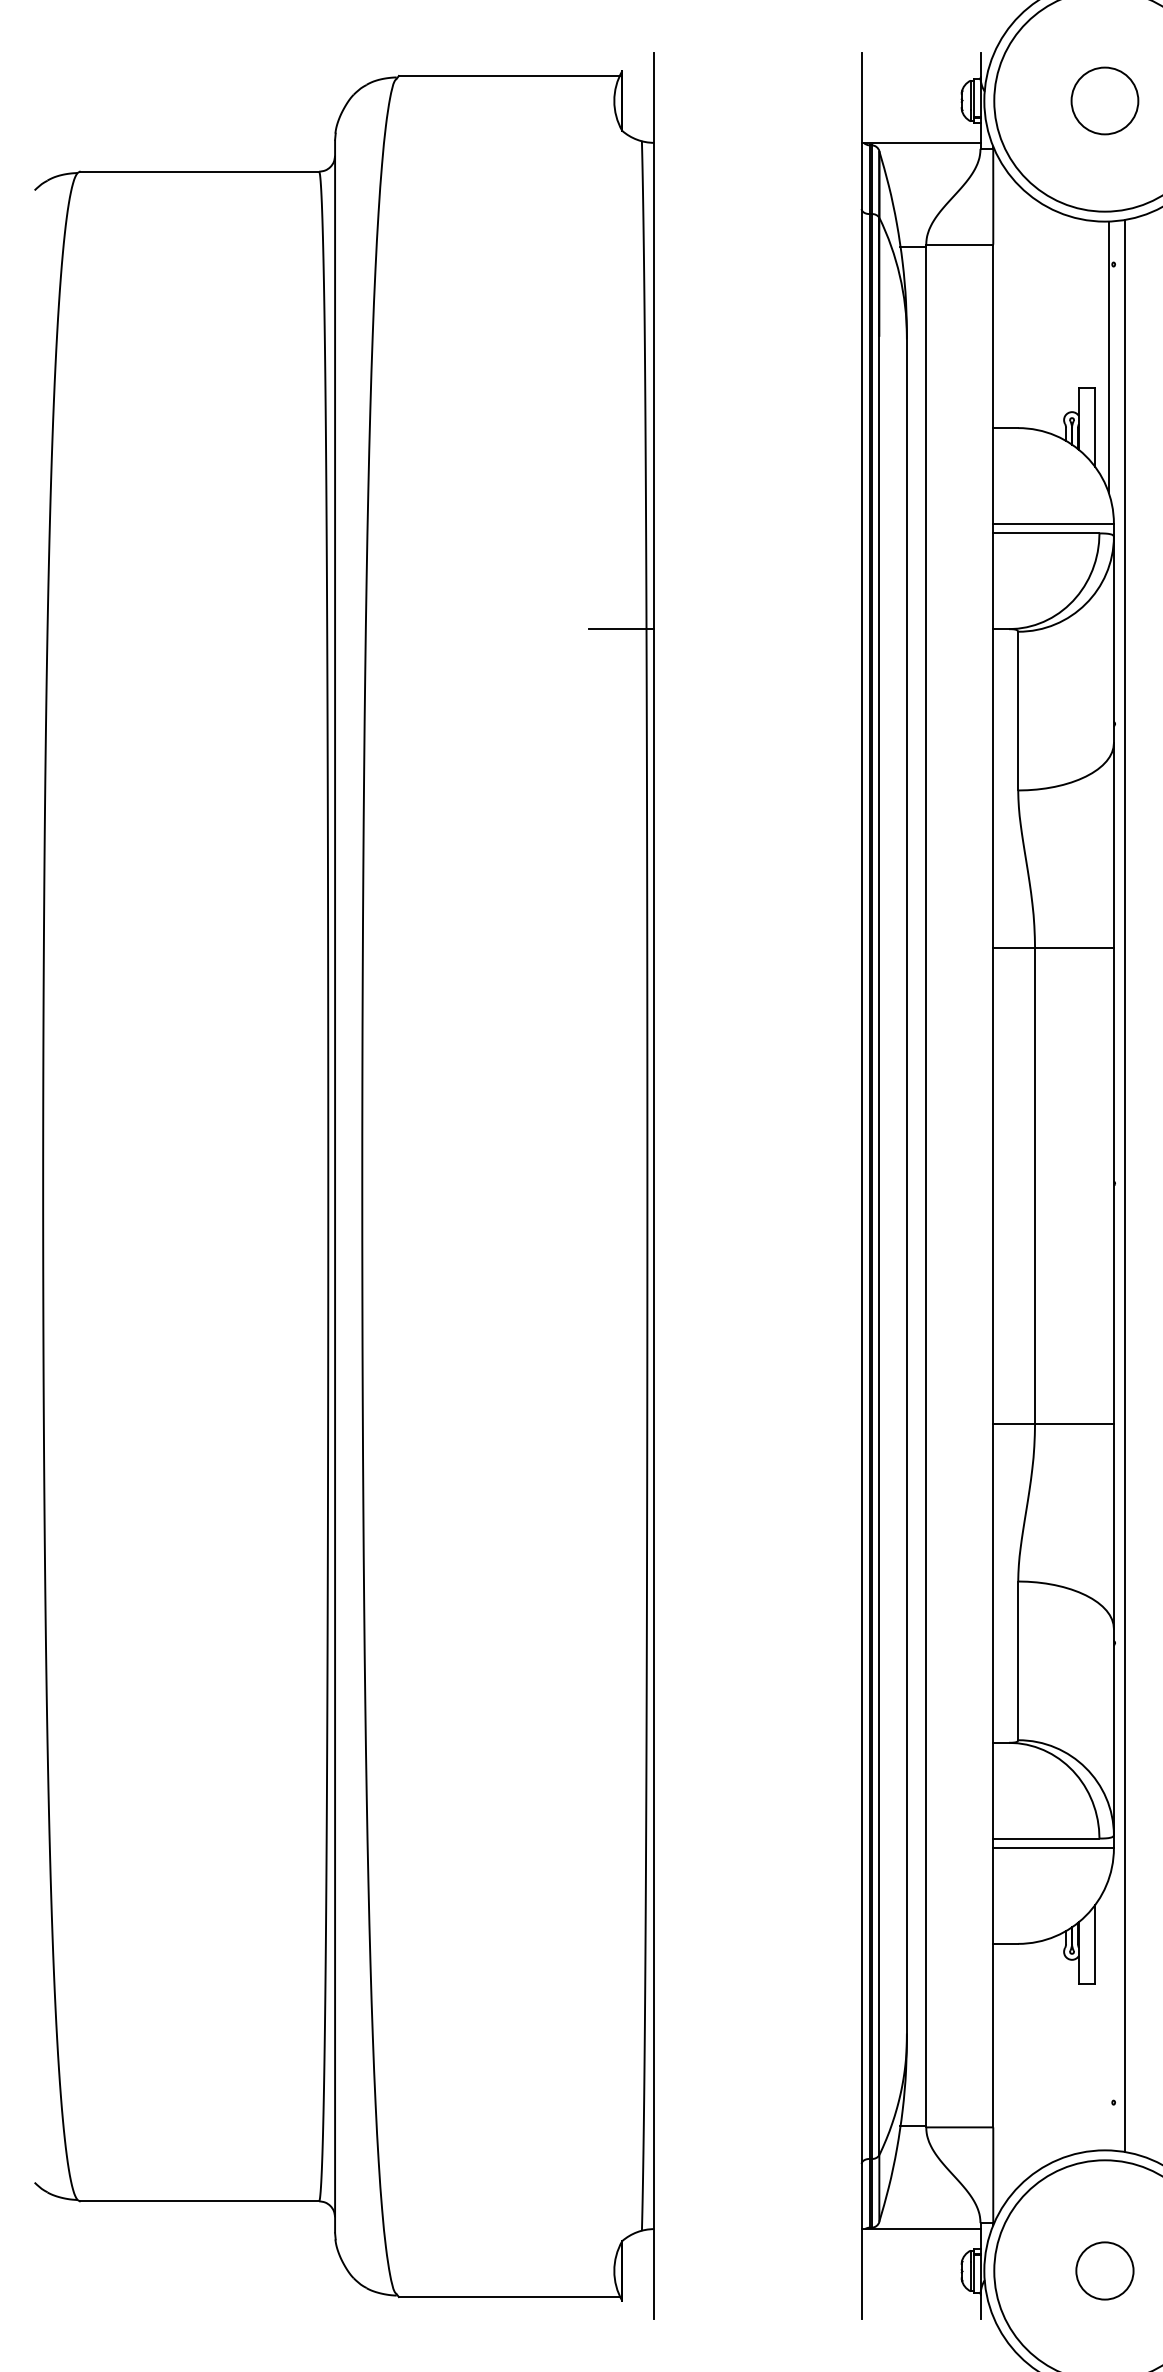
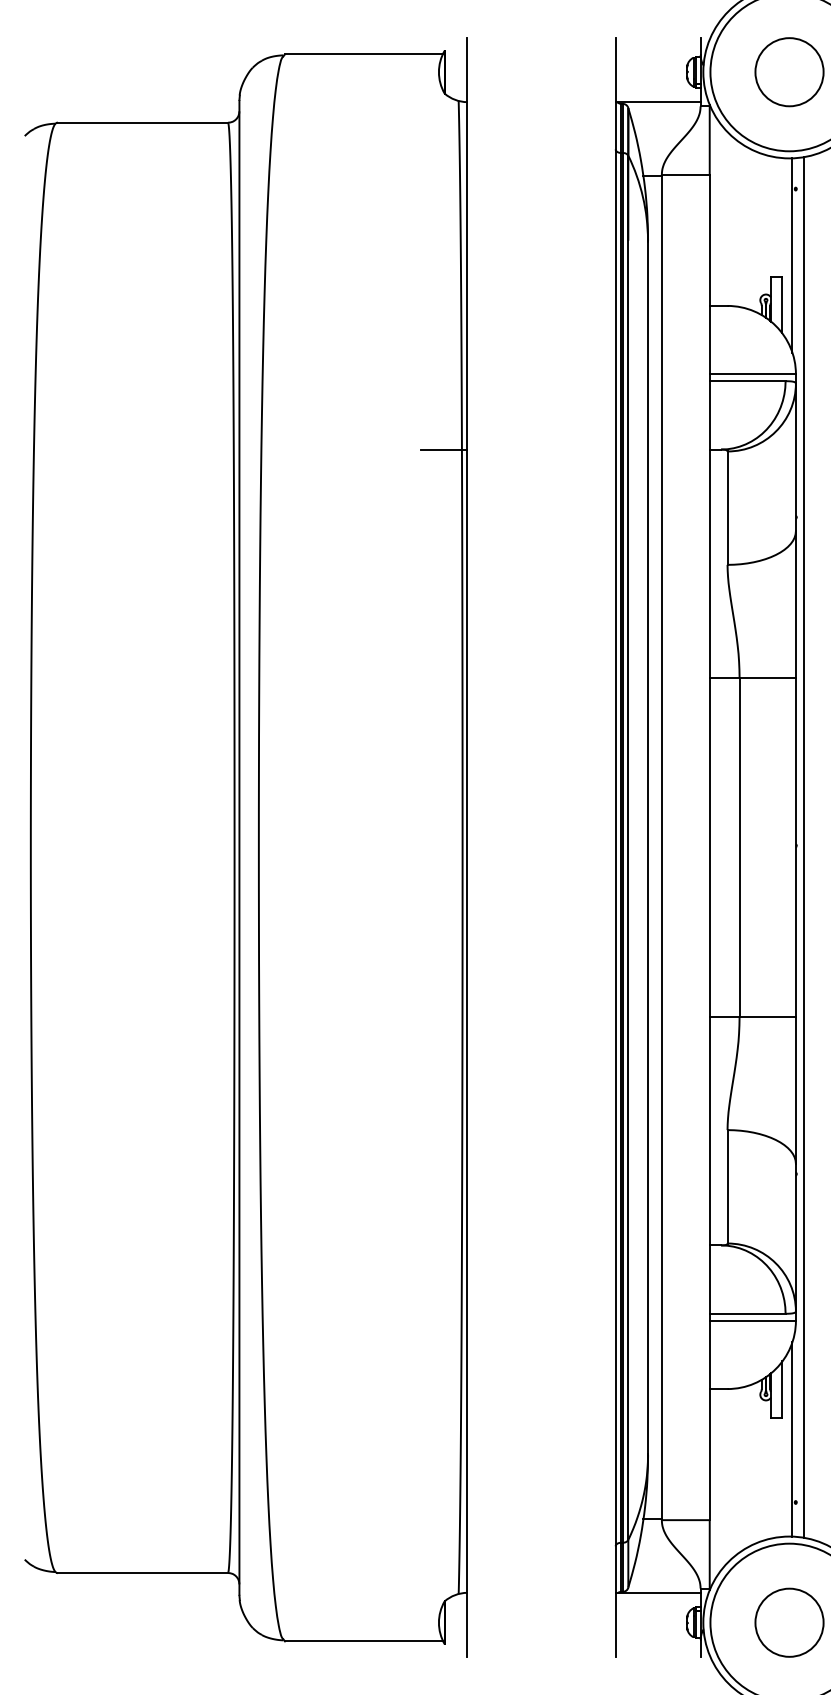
circle: (1104, 101) -> (789, 72), size x1.43
line: (1109, 2014) -> (792, 1439), added
circle: (1104, 2270) -> (789, 1622), size x1.67

